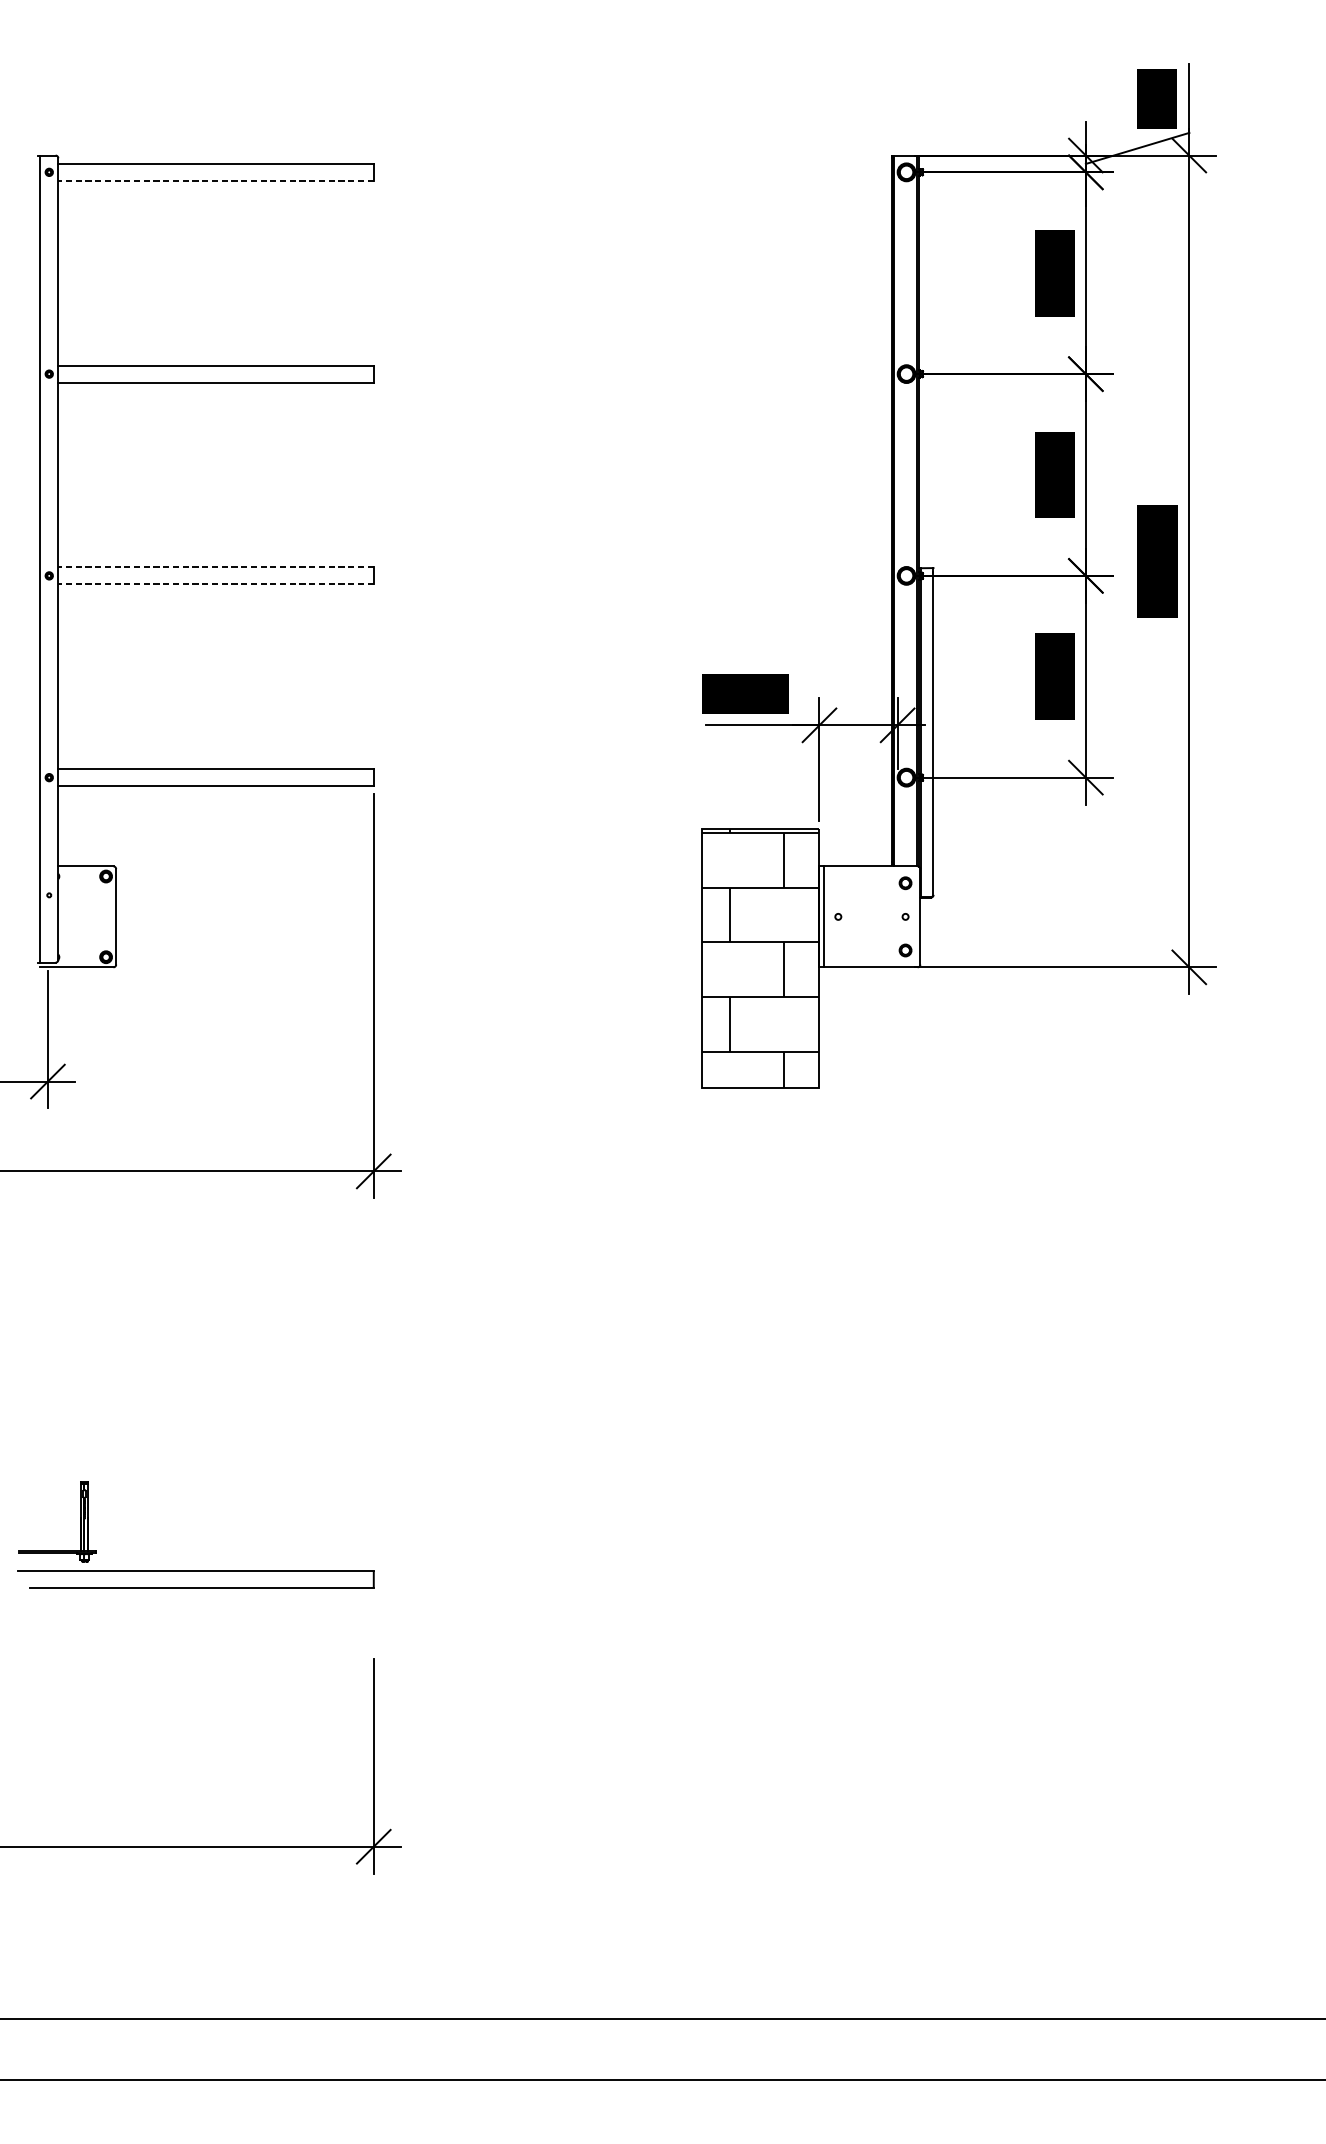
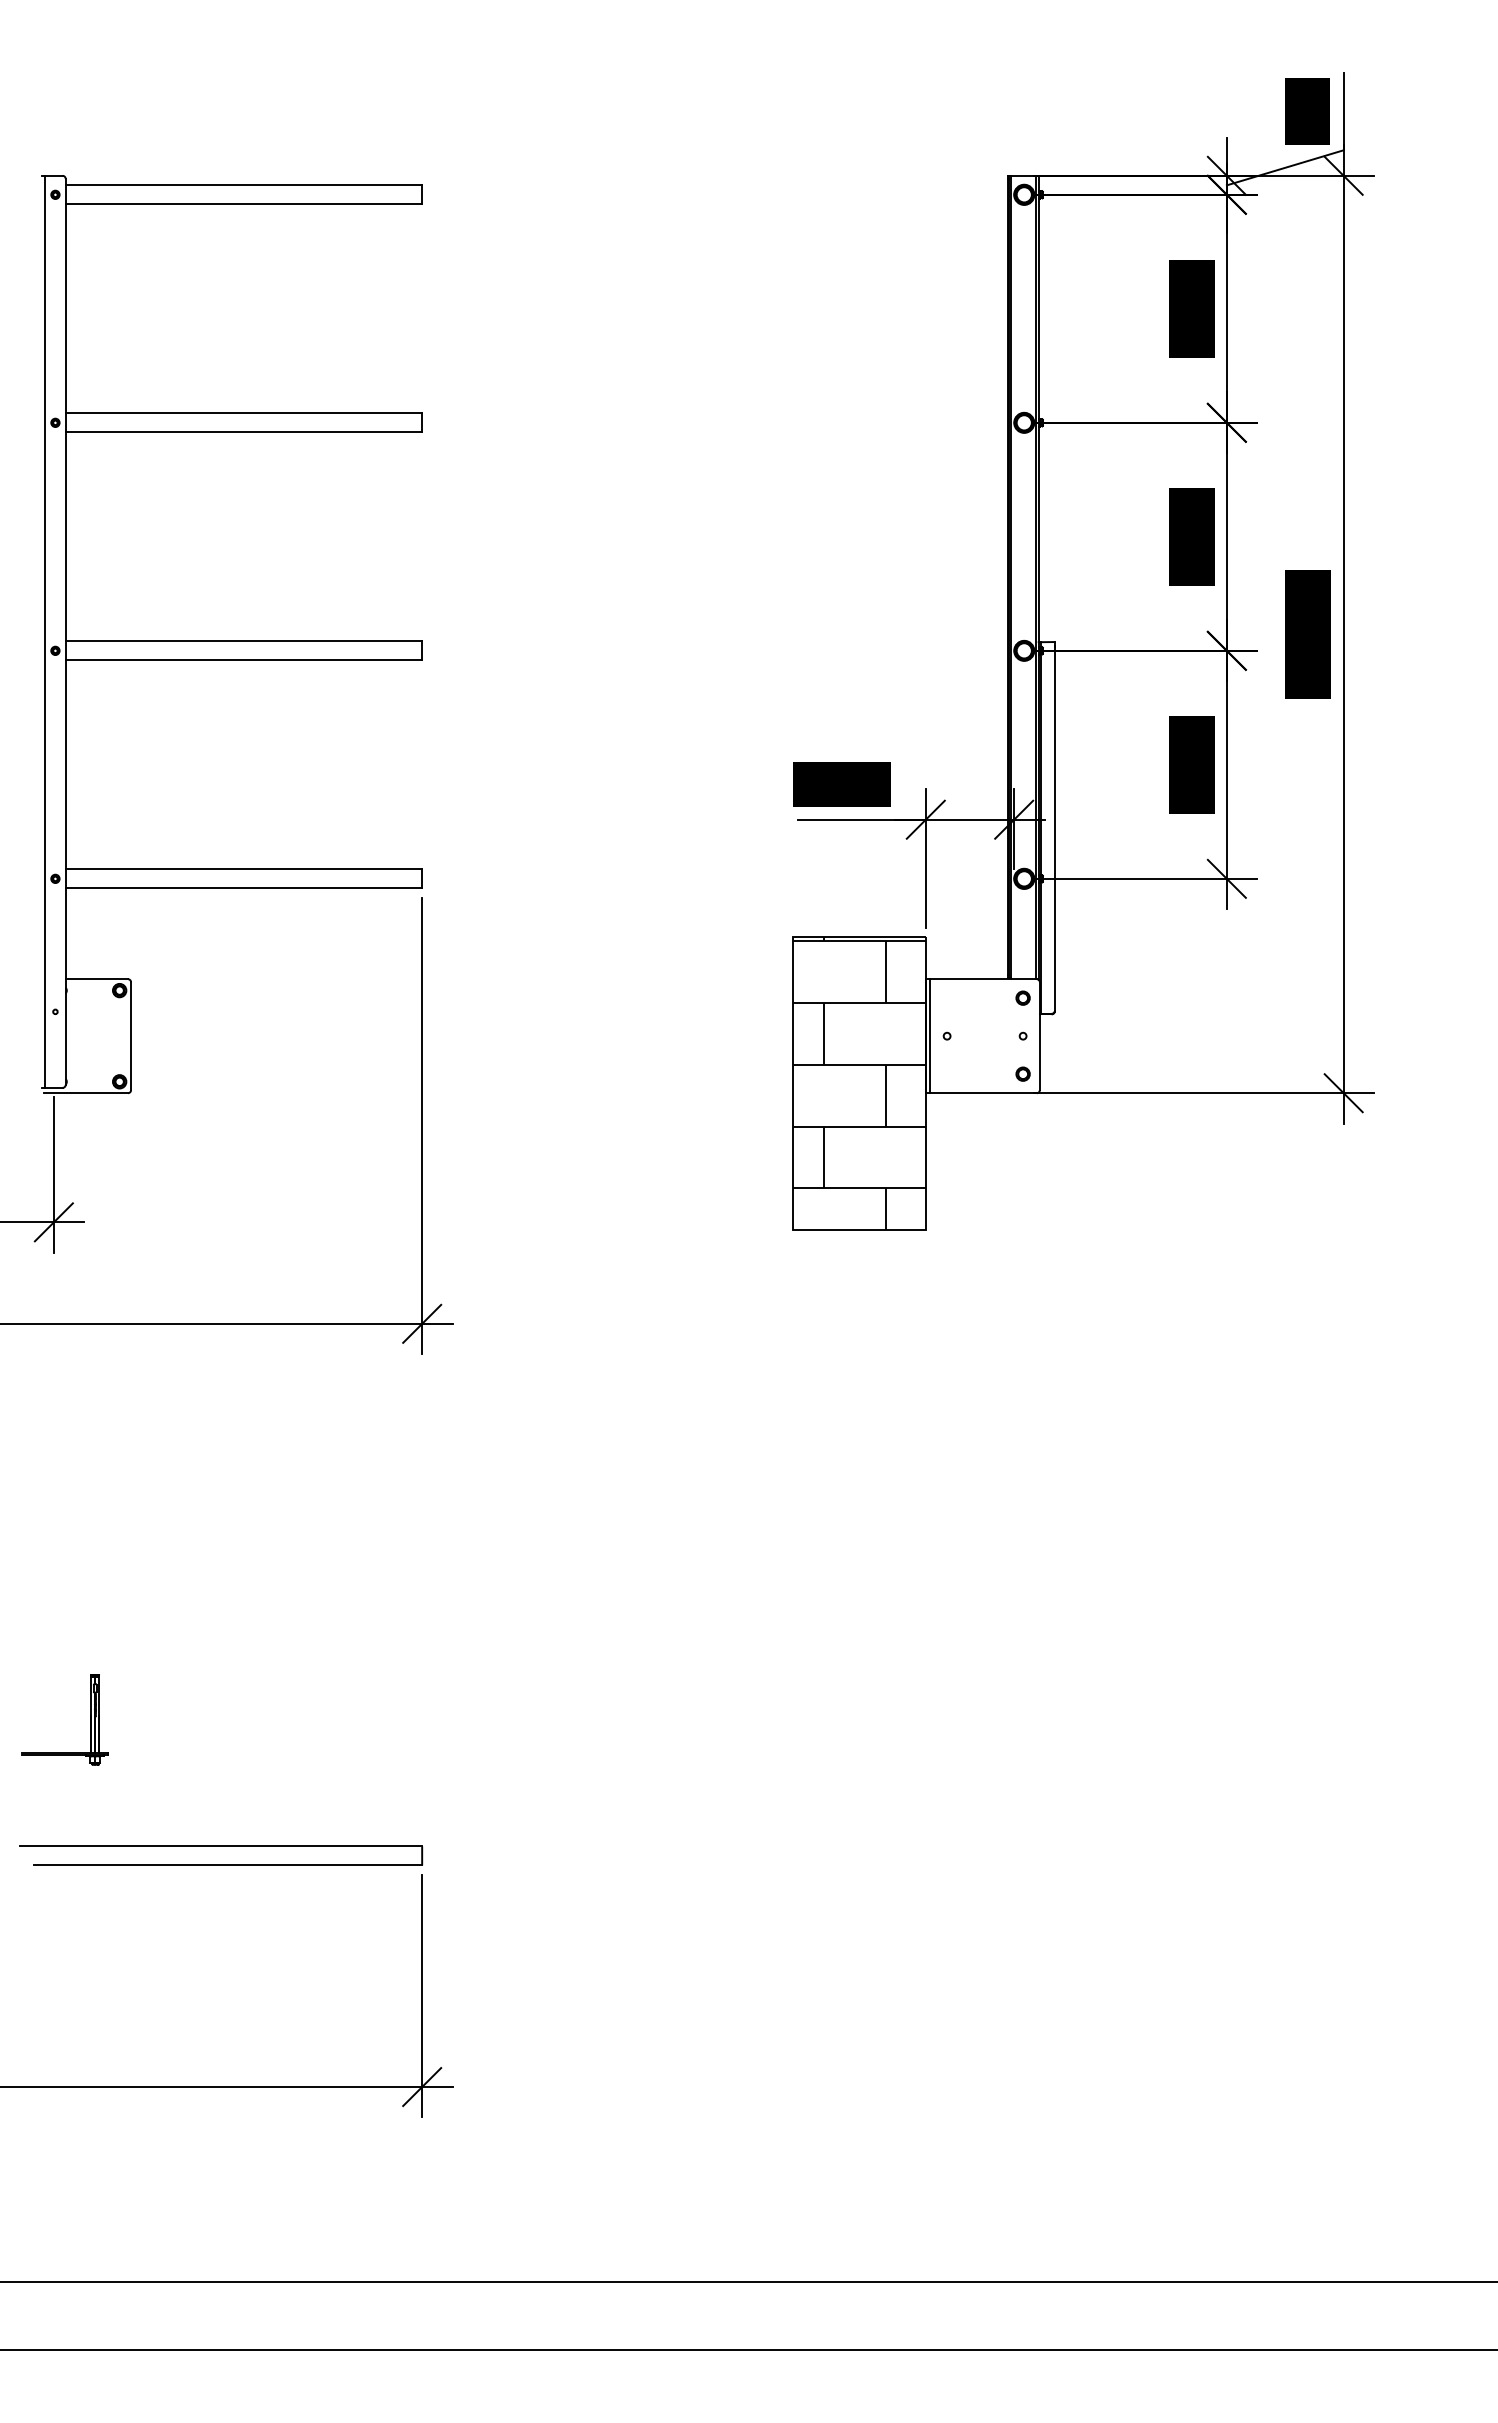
line: (215, 180) -> (243, 204), dashed -> solid
line: (215, 567) -> (243, 641), dashed -> solid
line: (215, 584) -> (243, 660), dashed -> solid
part: (196, 1571) -> (221, 1846), moved

